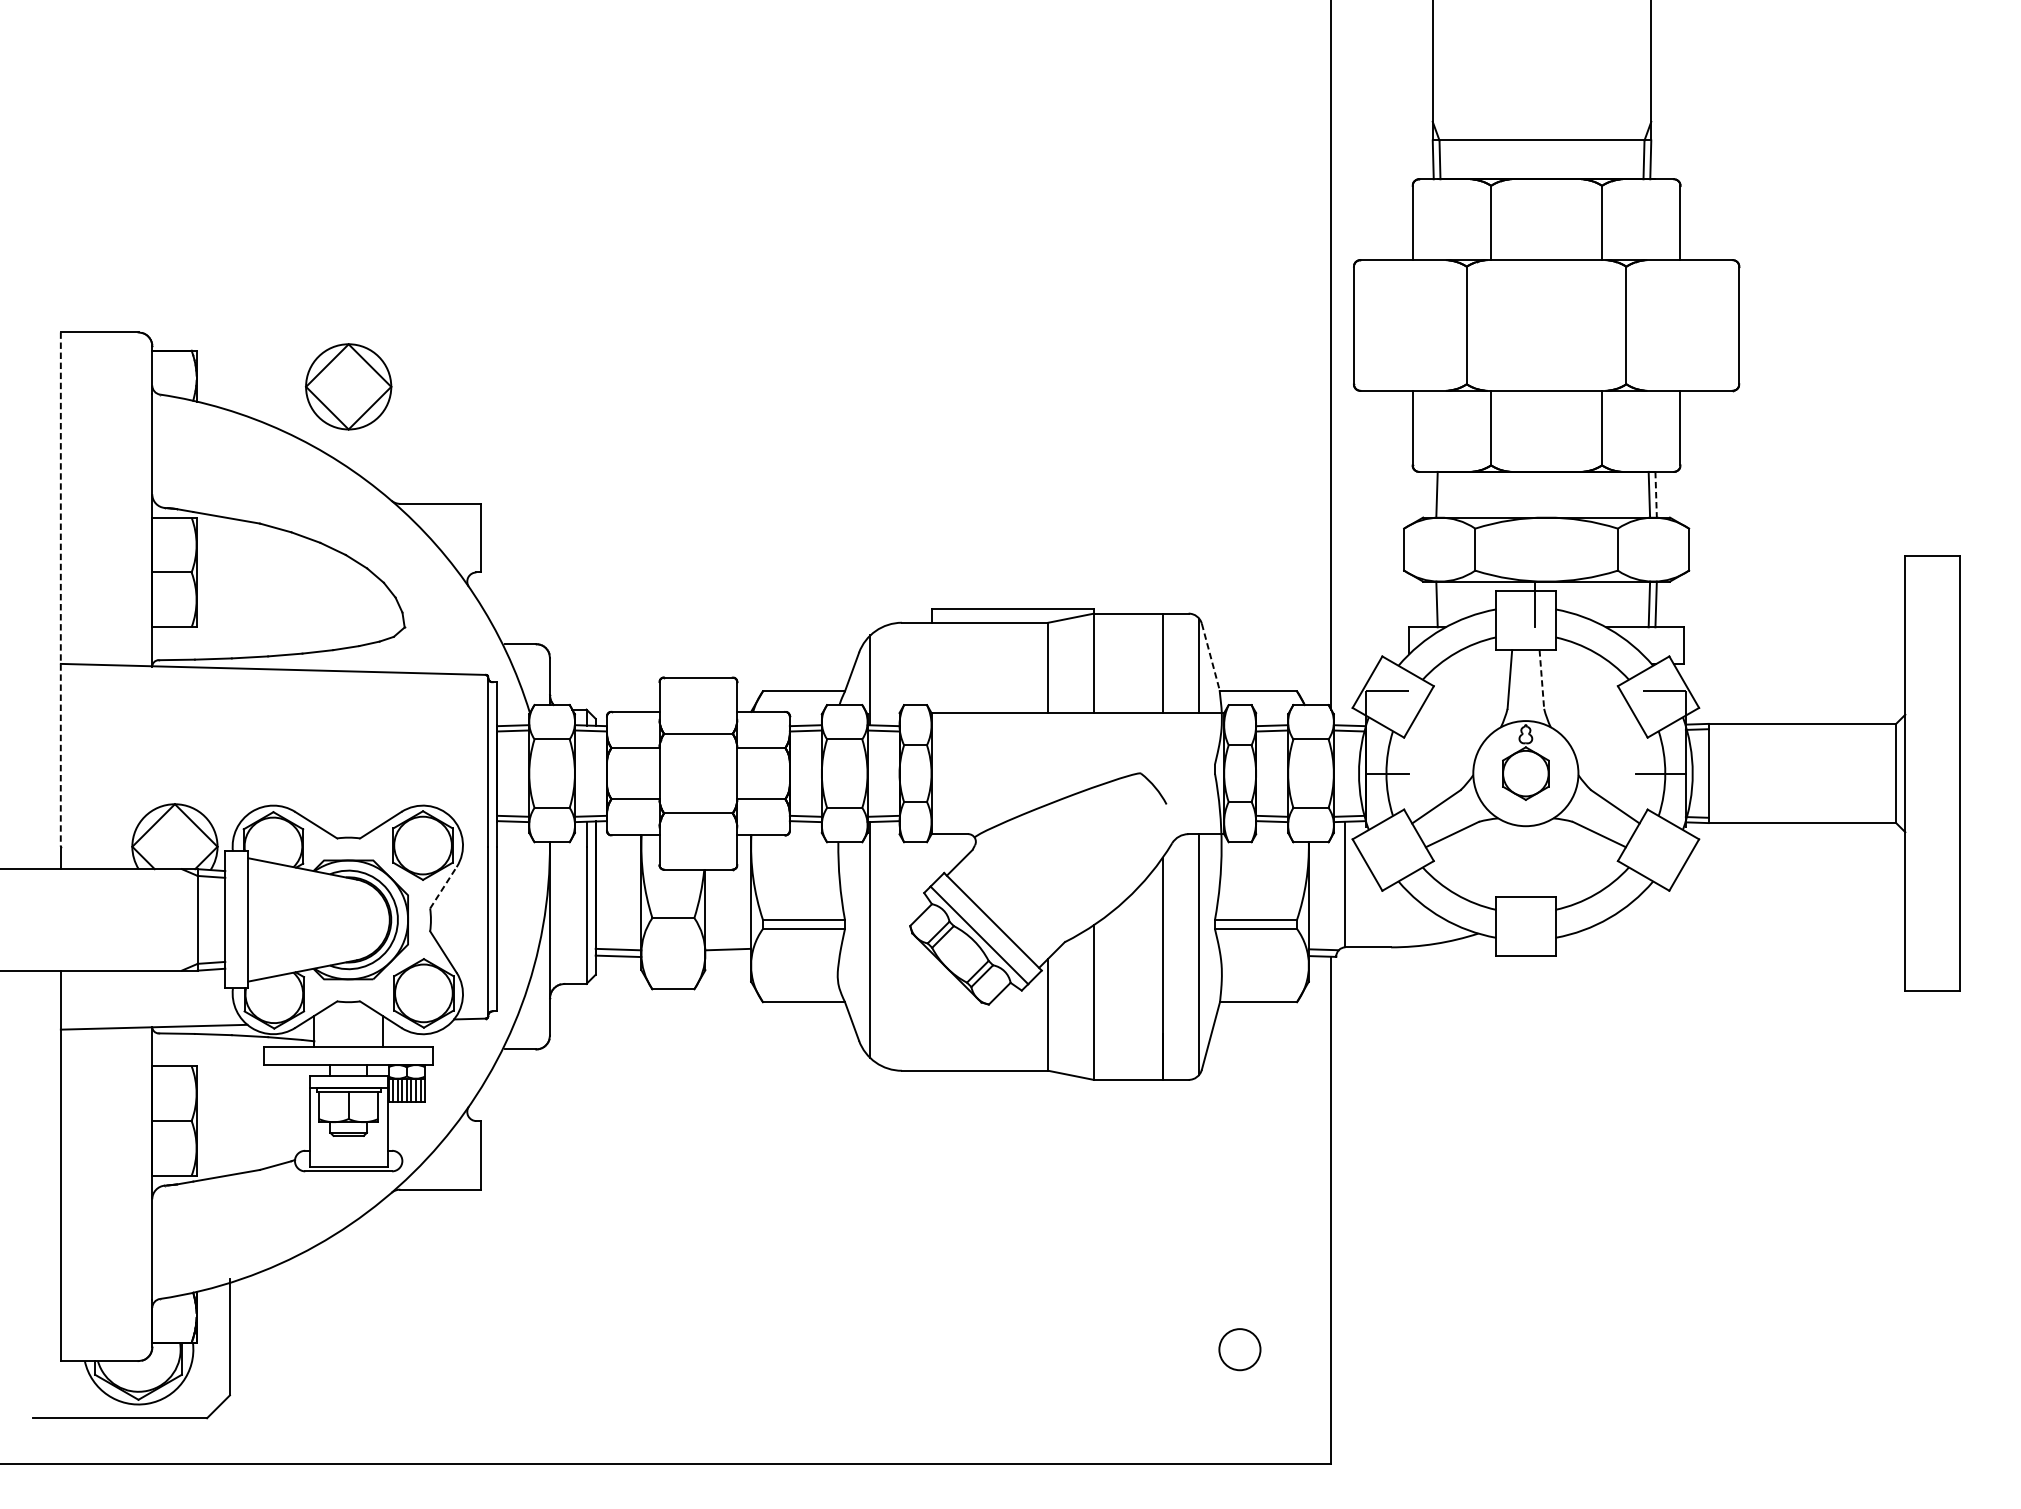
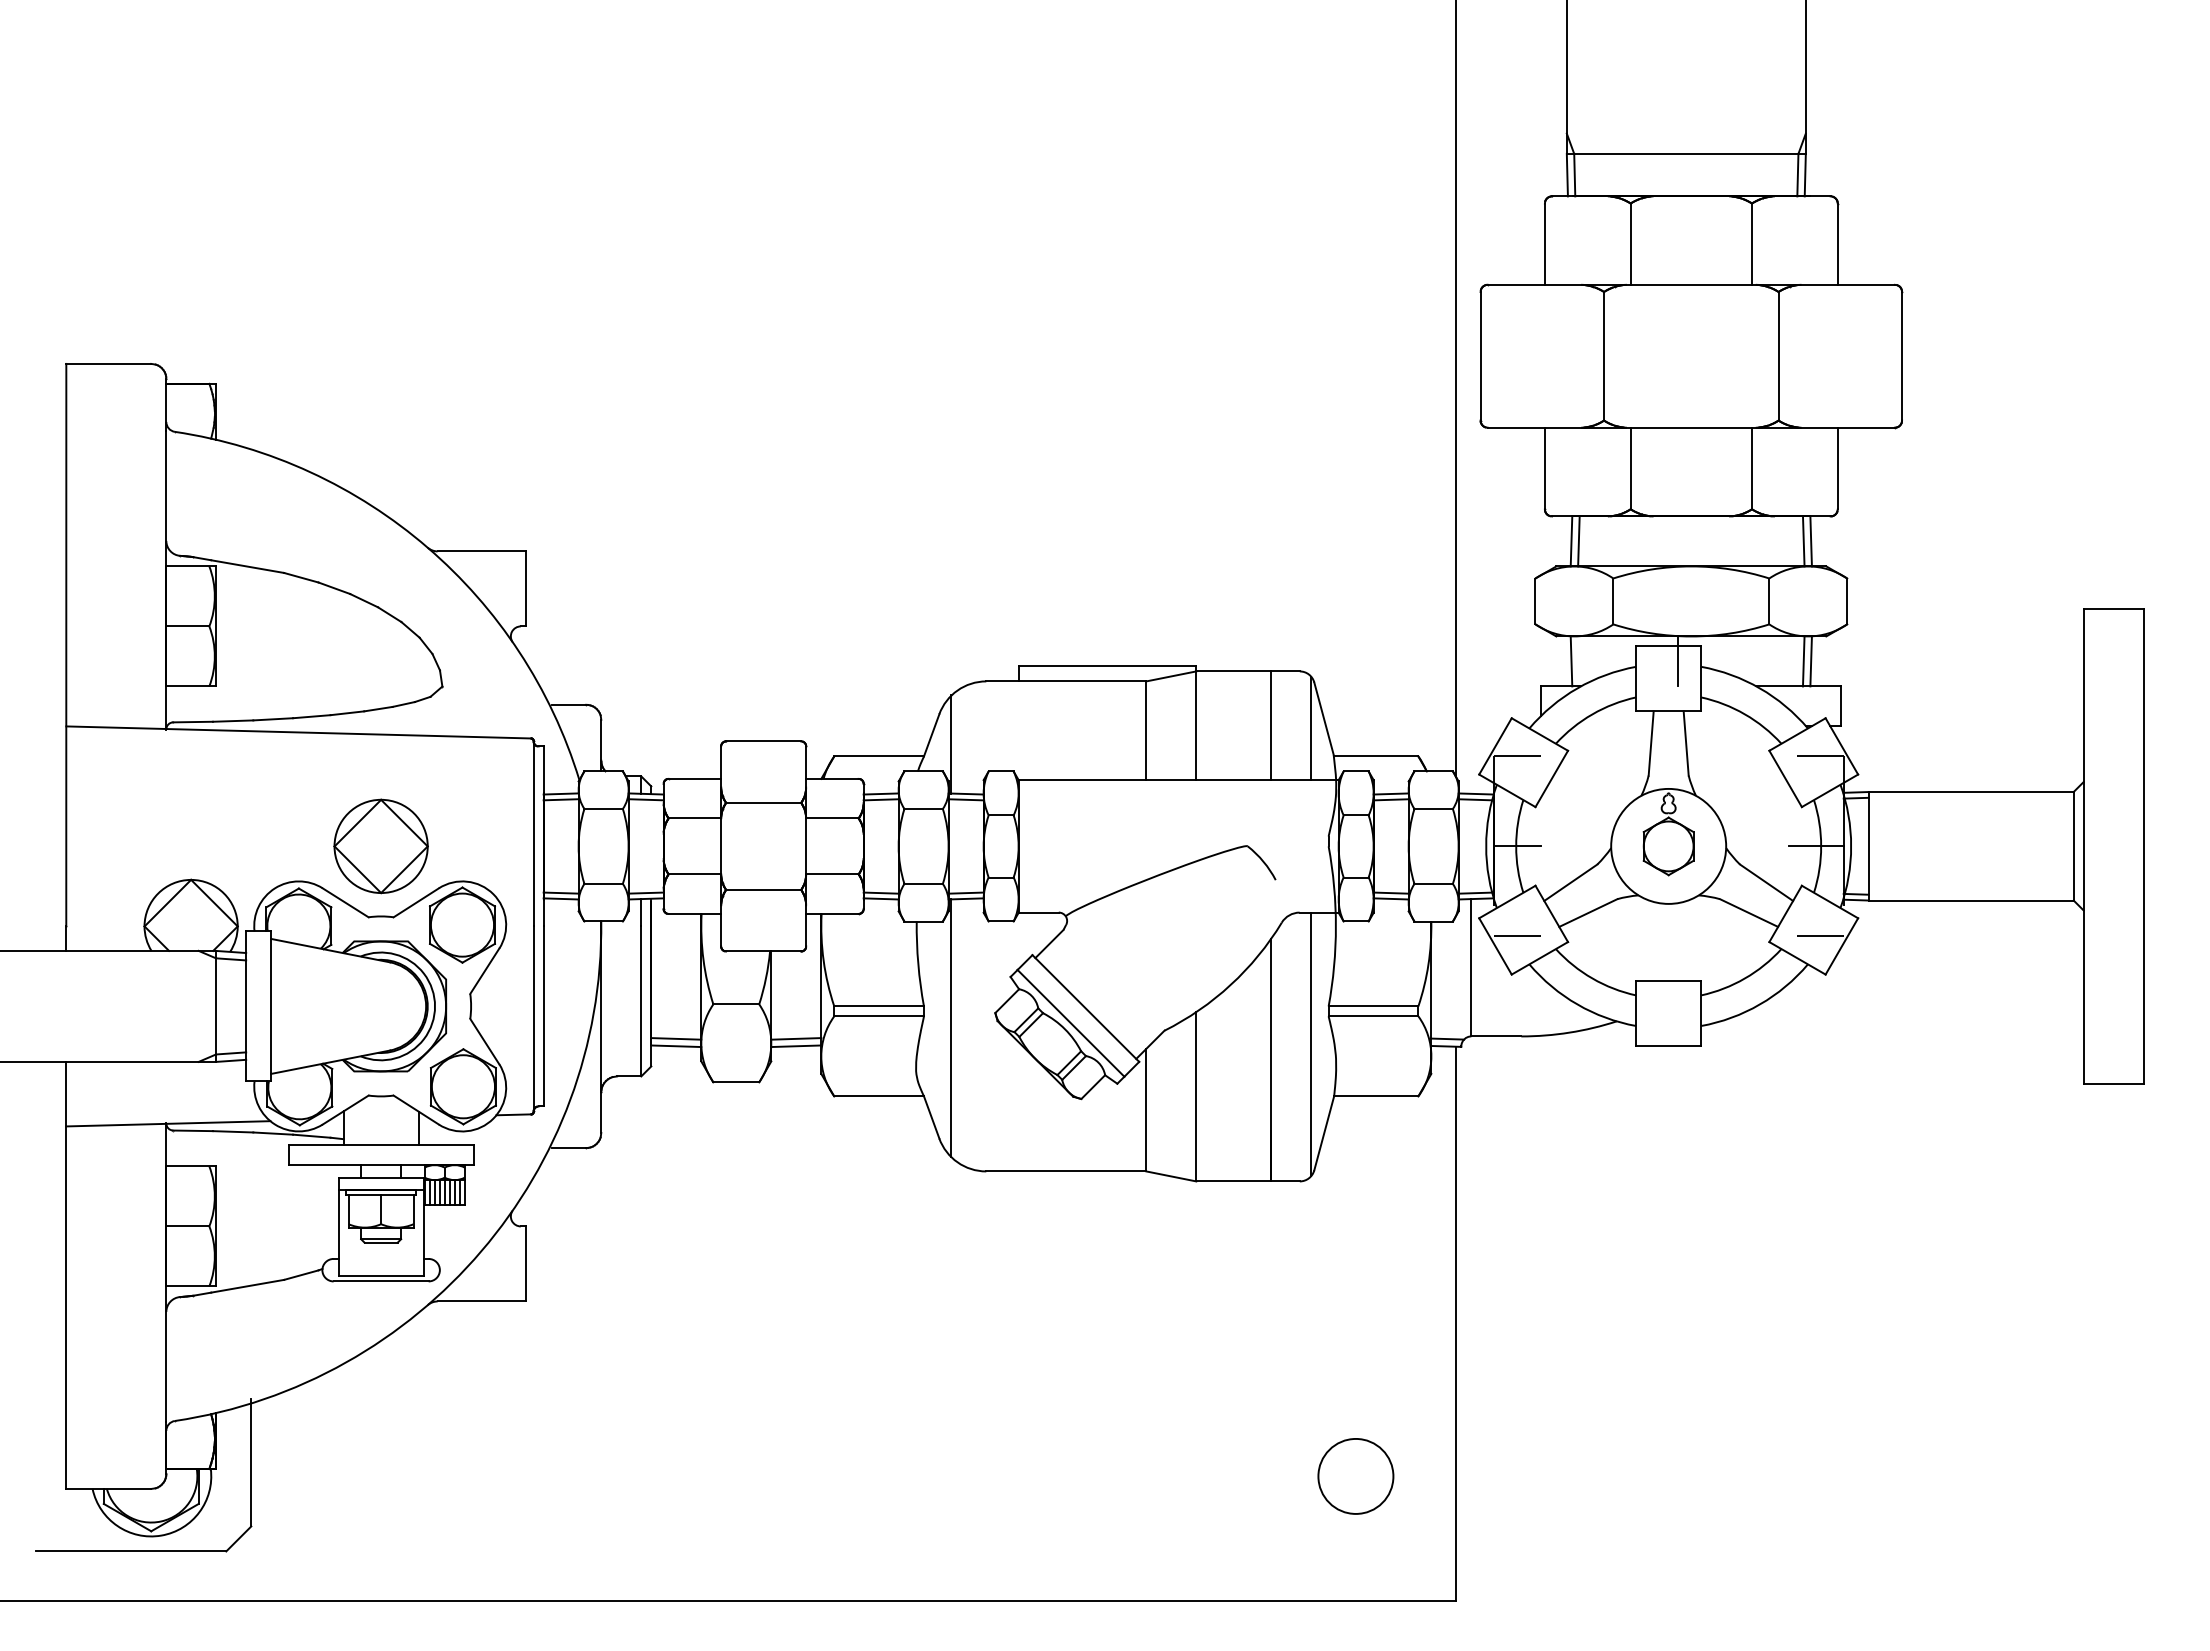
part: (348, 386) -> (380, 846), moved
line: (1443, 494) -> (1578, 541), added
line: (1656, 494) -> (1811, 541), dashed -> solid
line: (60, 589) -> (66, 645), dashed -> solid
line: (1211, 657) -> (1324, 719), dashed -> solid
line: (1542, 680) -> (1686, 744), dashed -> solid
line: (1386, 855) -> (1516, 936), added
line: (1663, 855) -> (1819, 936), added
line: (443, 887) -> (484, 971), dashed -> solid
line: (728, 956) -> (796, 1046), added
circle: (1239, 1349) -> (1355, 1476), size x1.67

